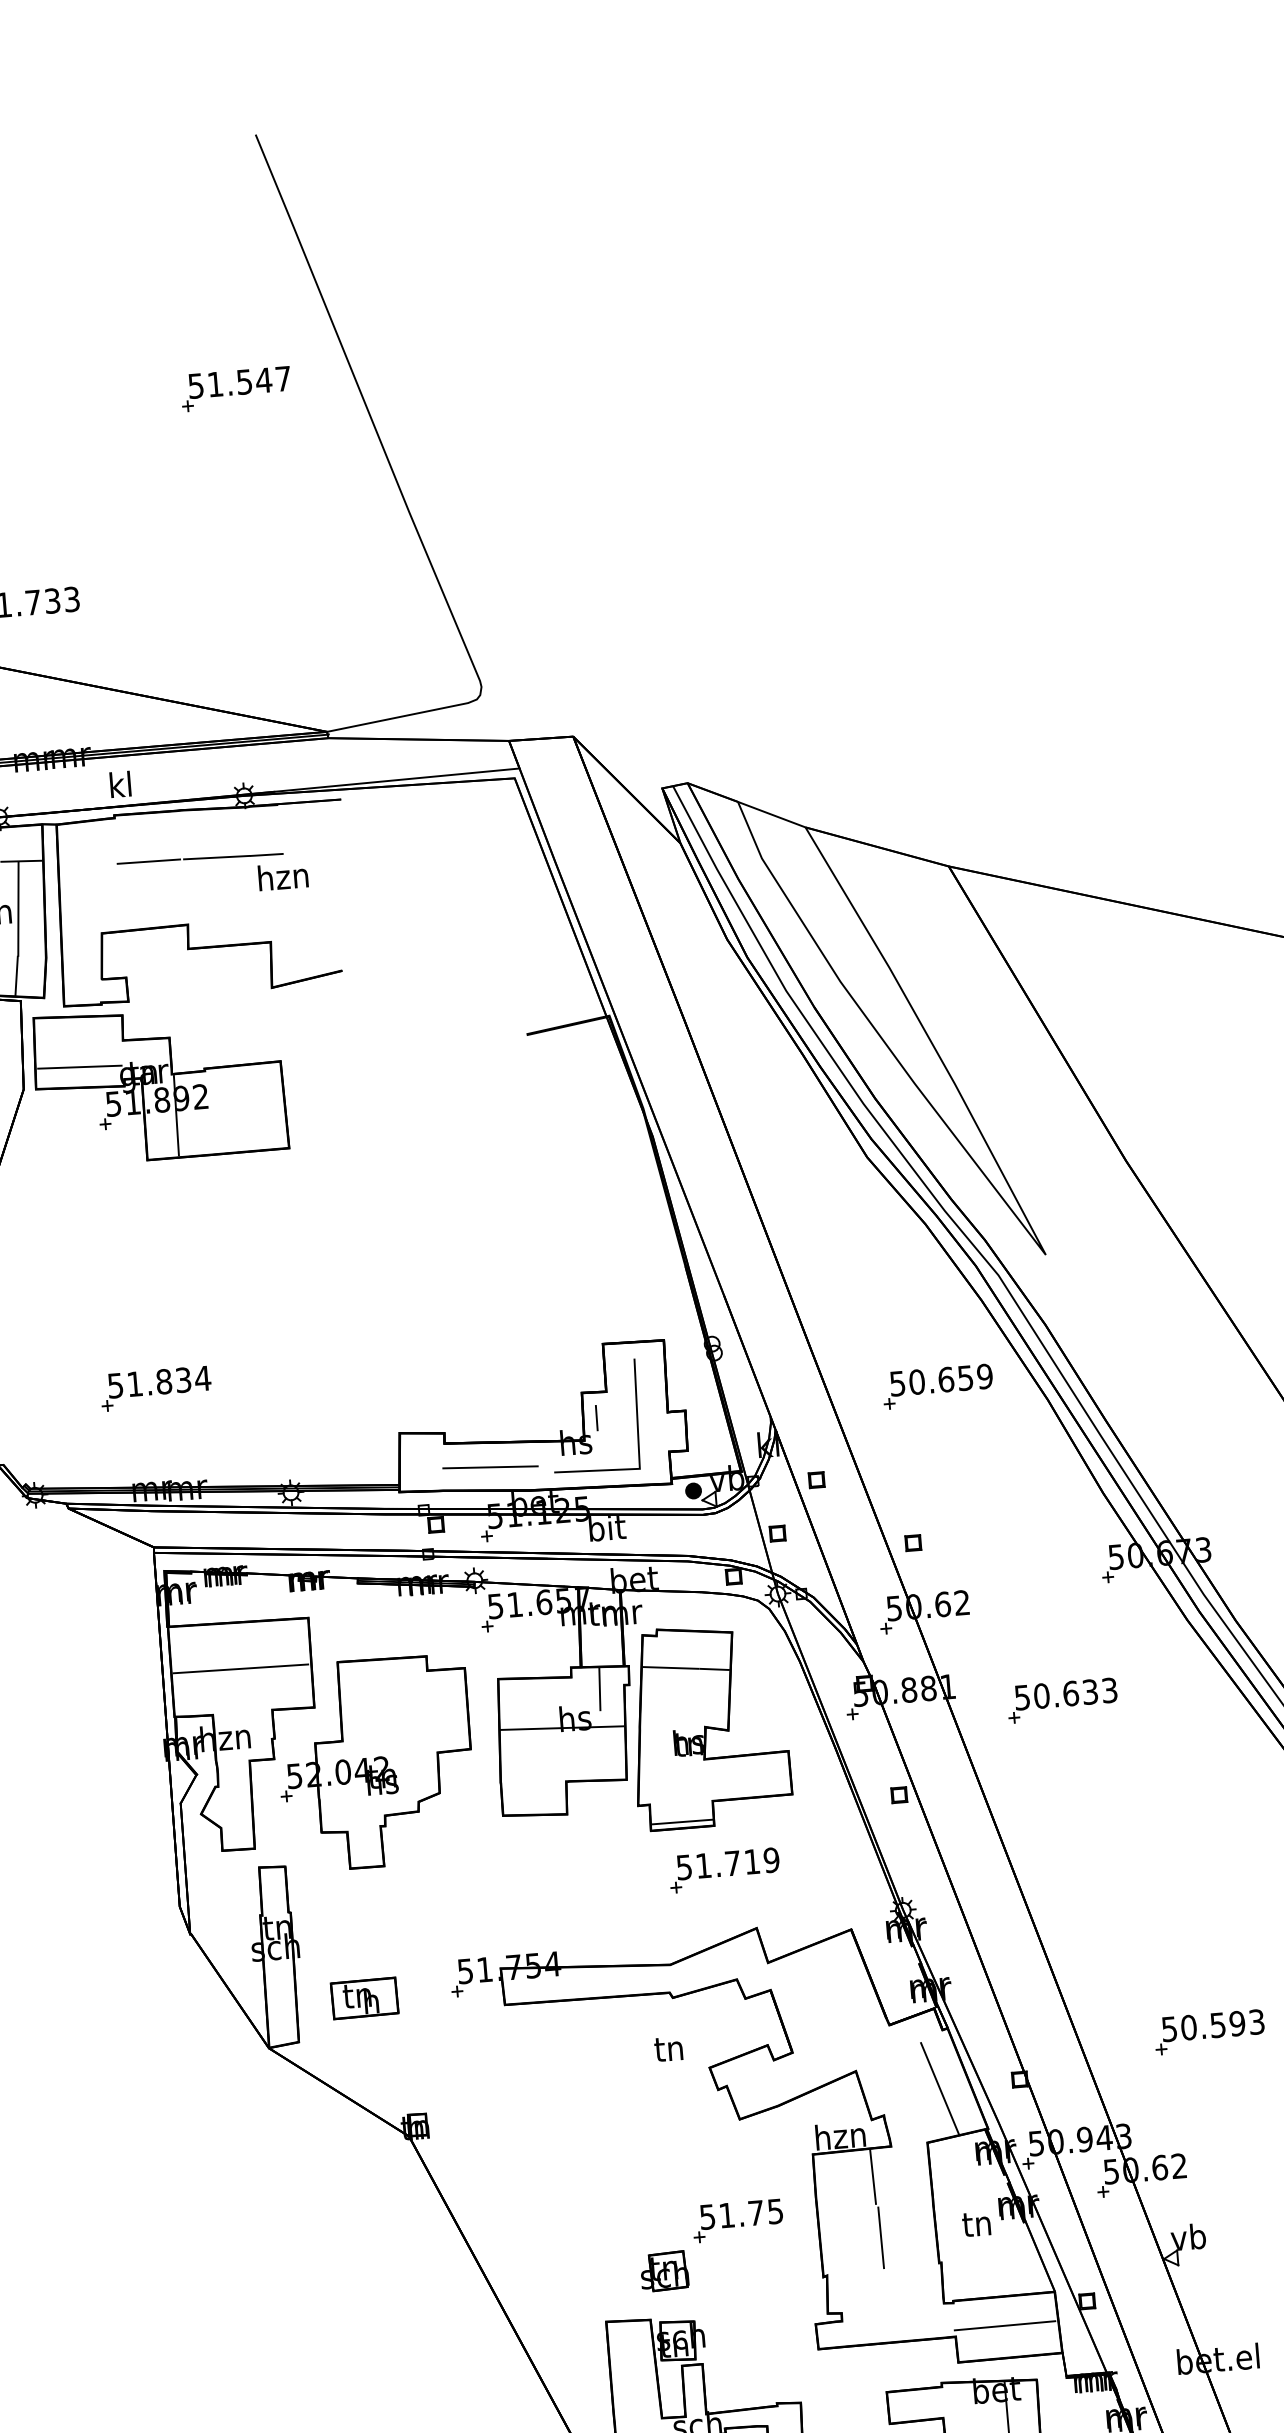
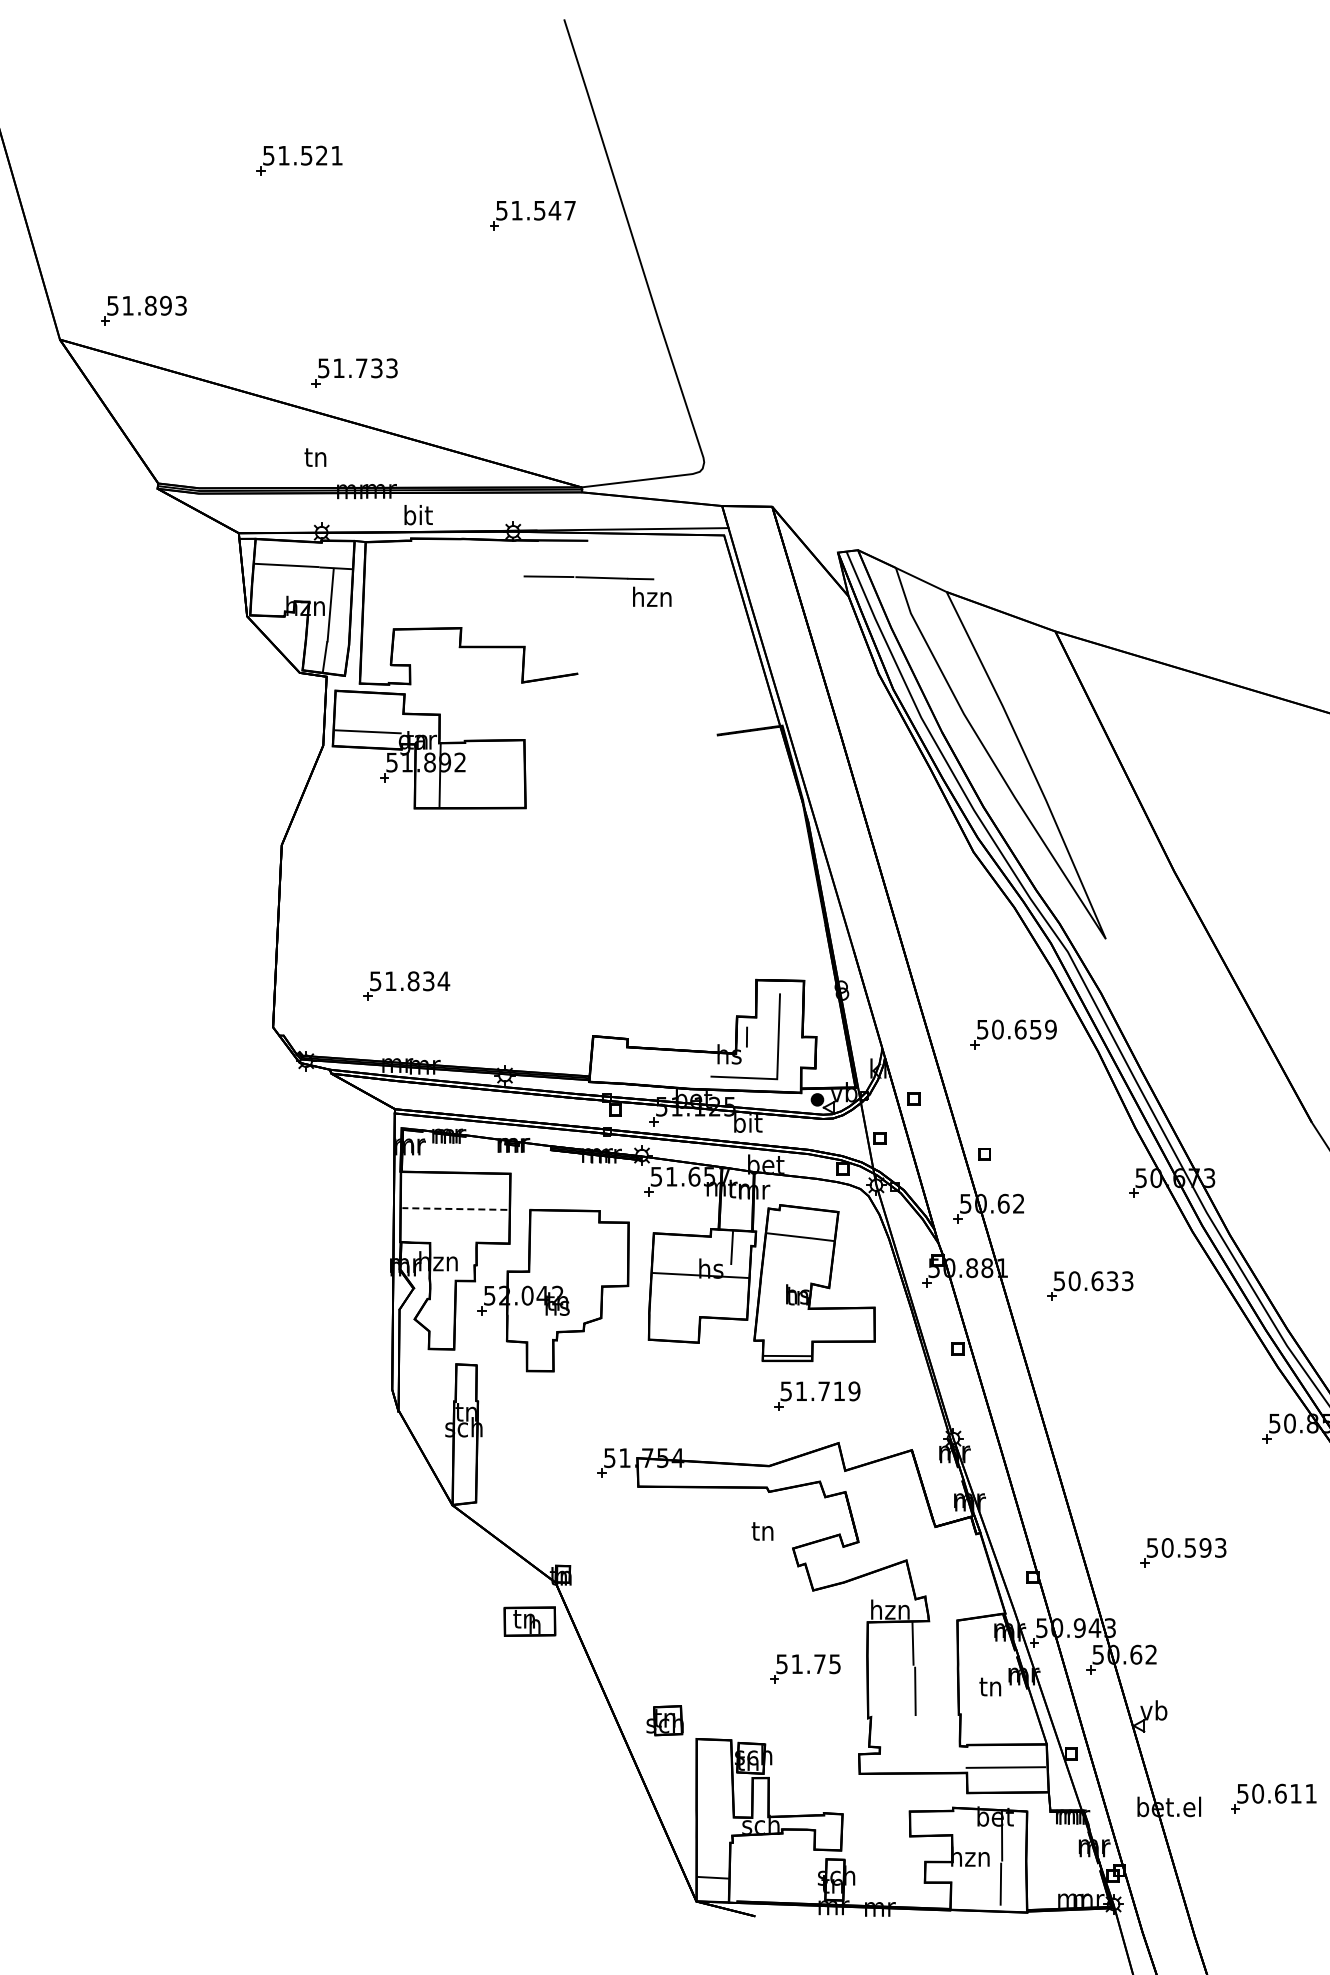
text: (121, 785) -> (418, 515), kl -> bit
part: (211, 858) -> (597, 578), moved
line: (489, 1467) -> (660, 1068), removed
line: (240, 1669) -> (454, 1209), solid -> dashed
part: (364, 1998) -> (529, 1621), moved
line: (939, 2087) -> (970, 1578), removed
part: (663, 2271) -> (664, 1720), moved

